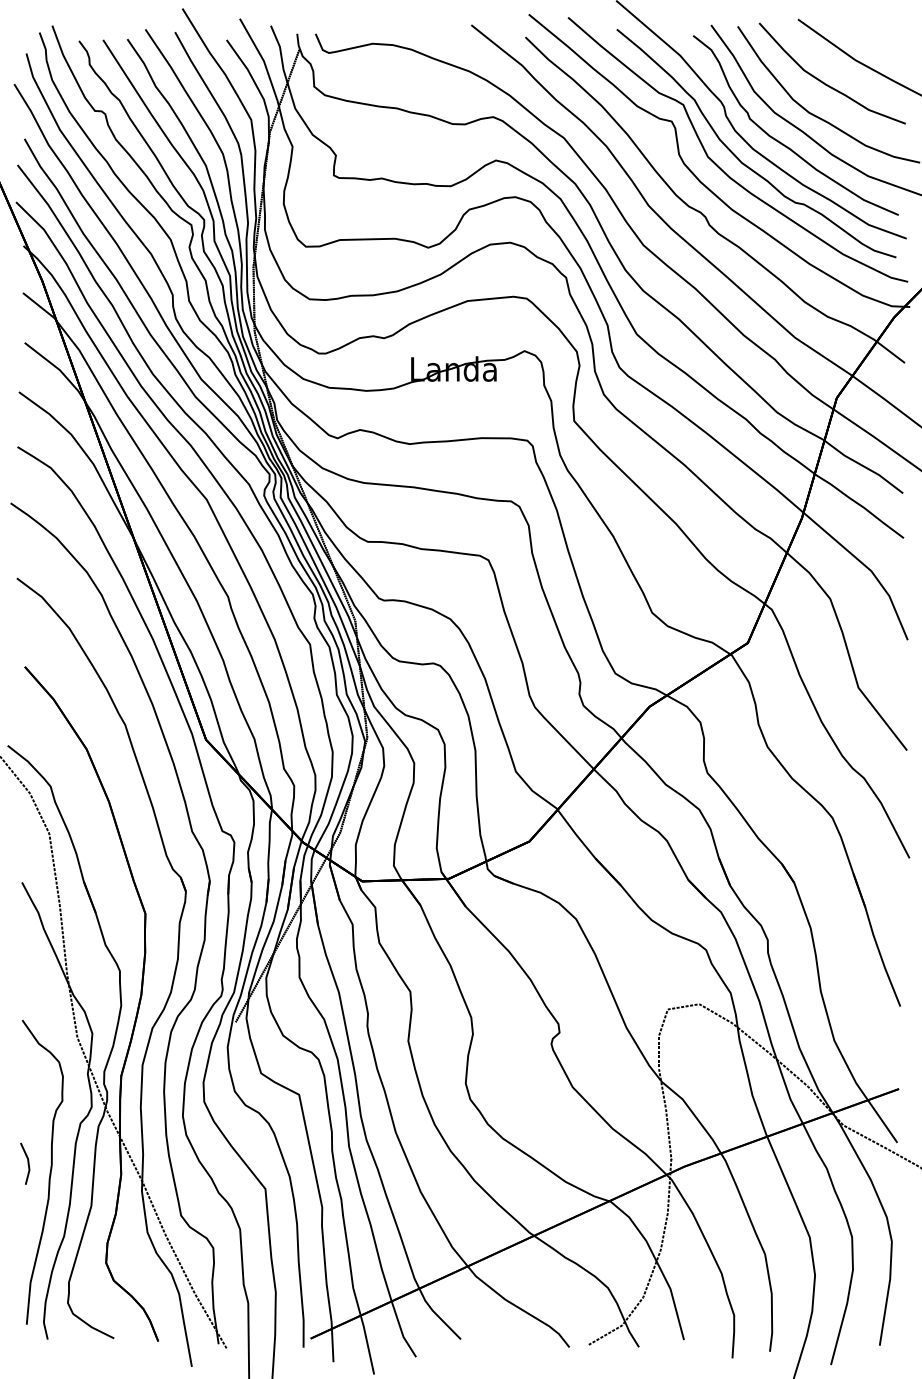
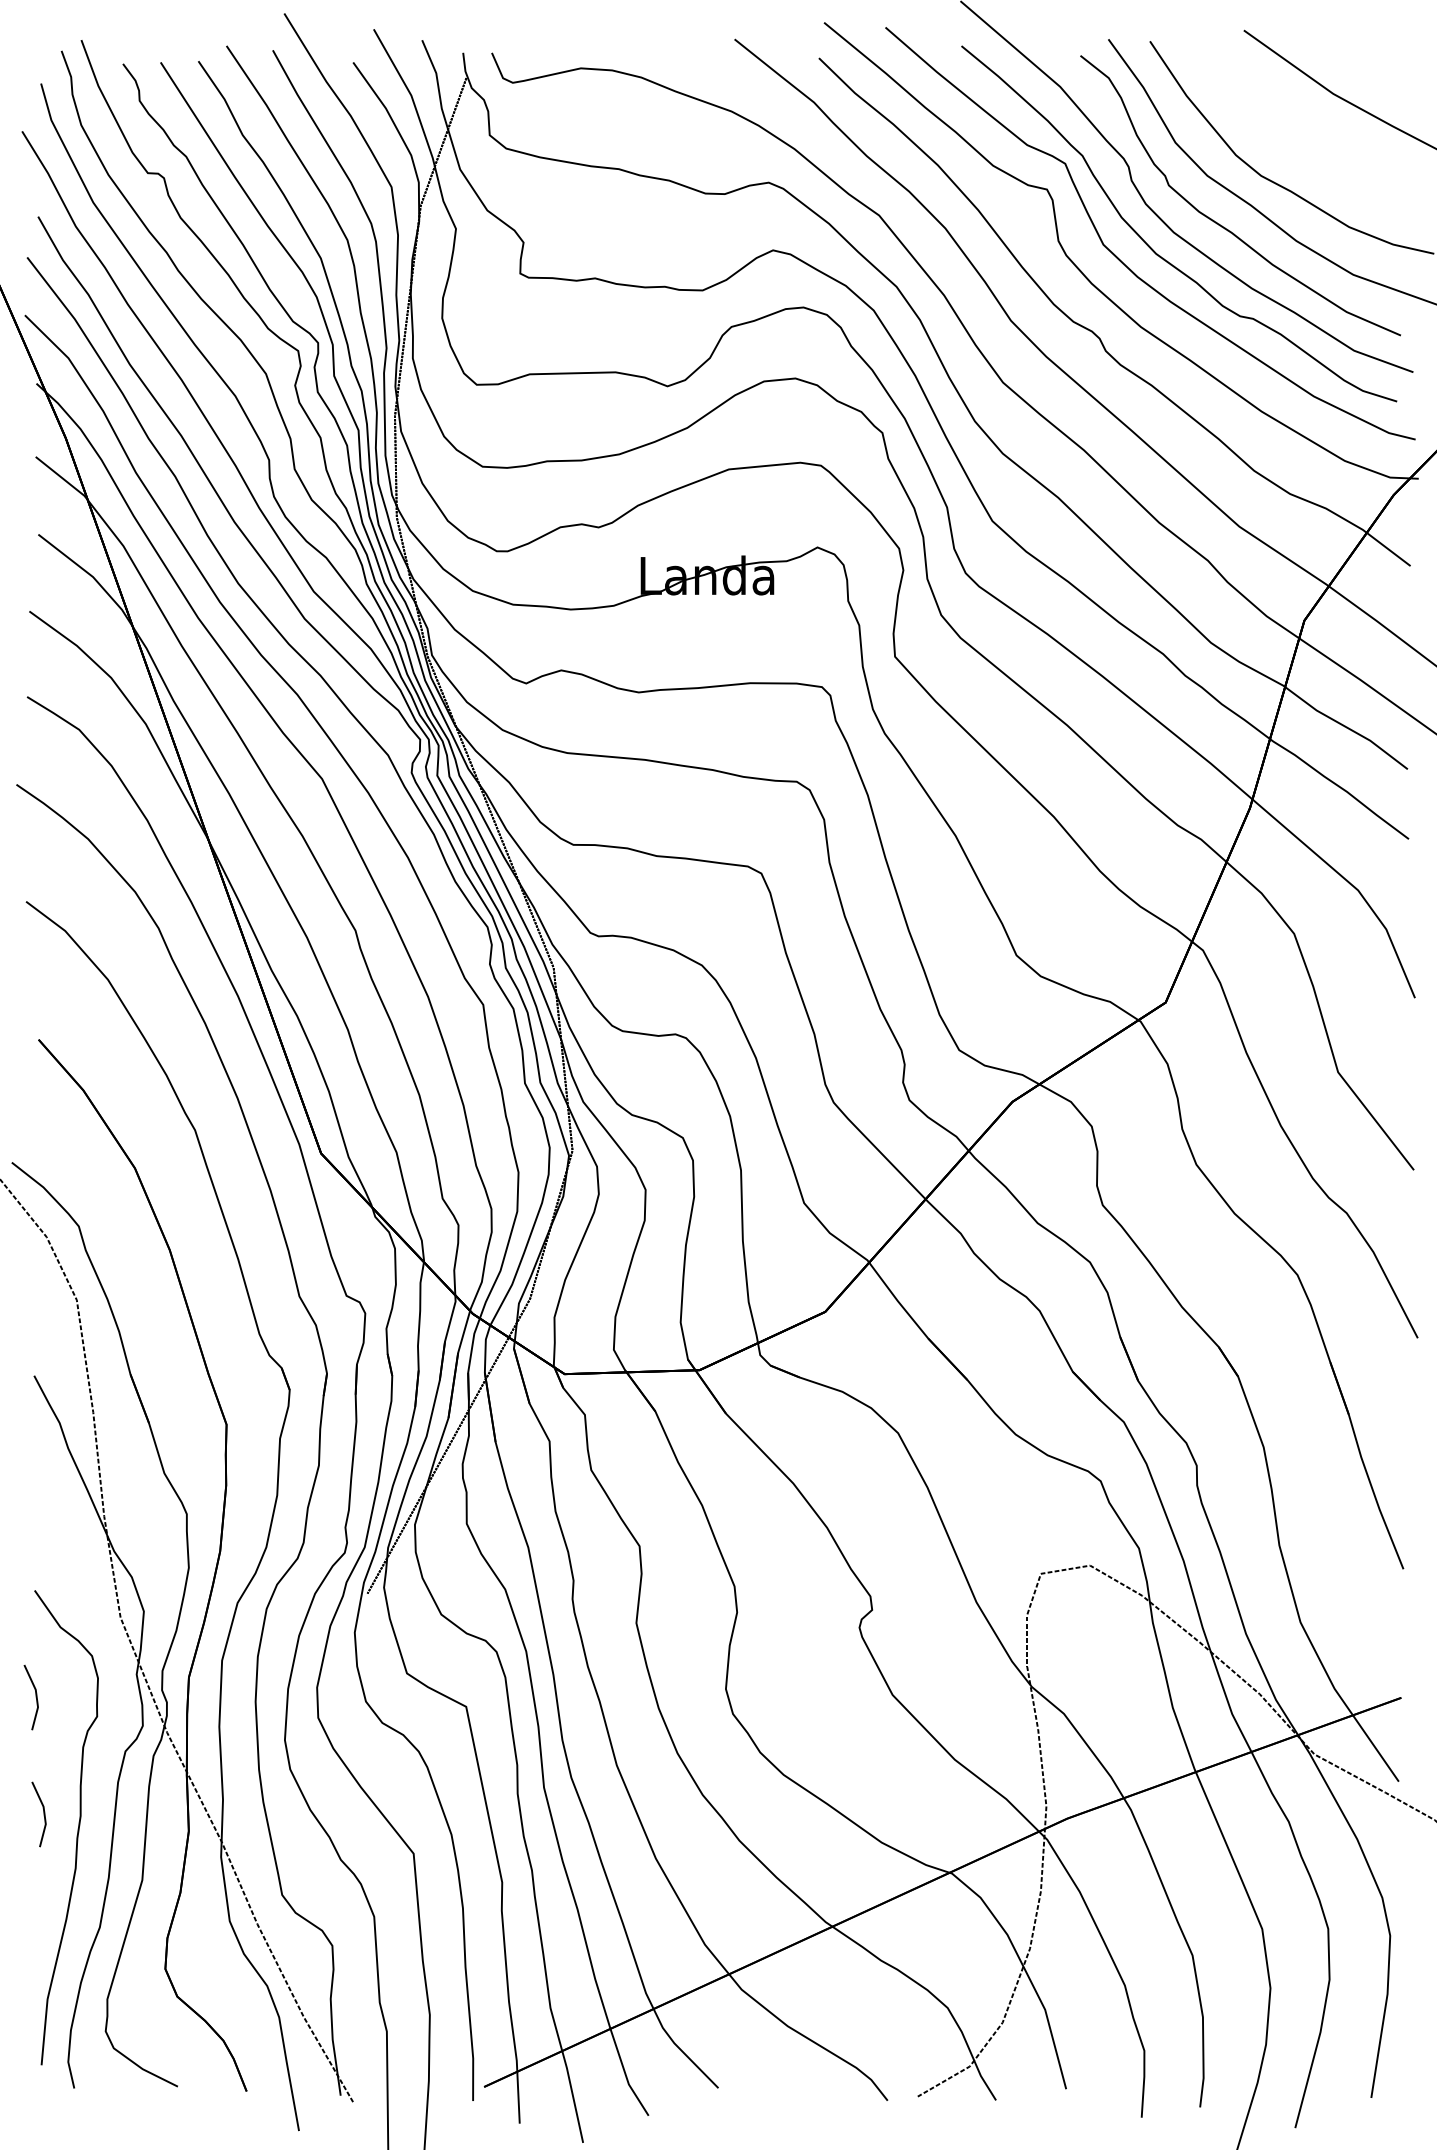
part: (826, 83) -> (1288, 130), removed
line: (22, 1088) -> (34, 1697), added

